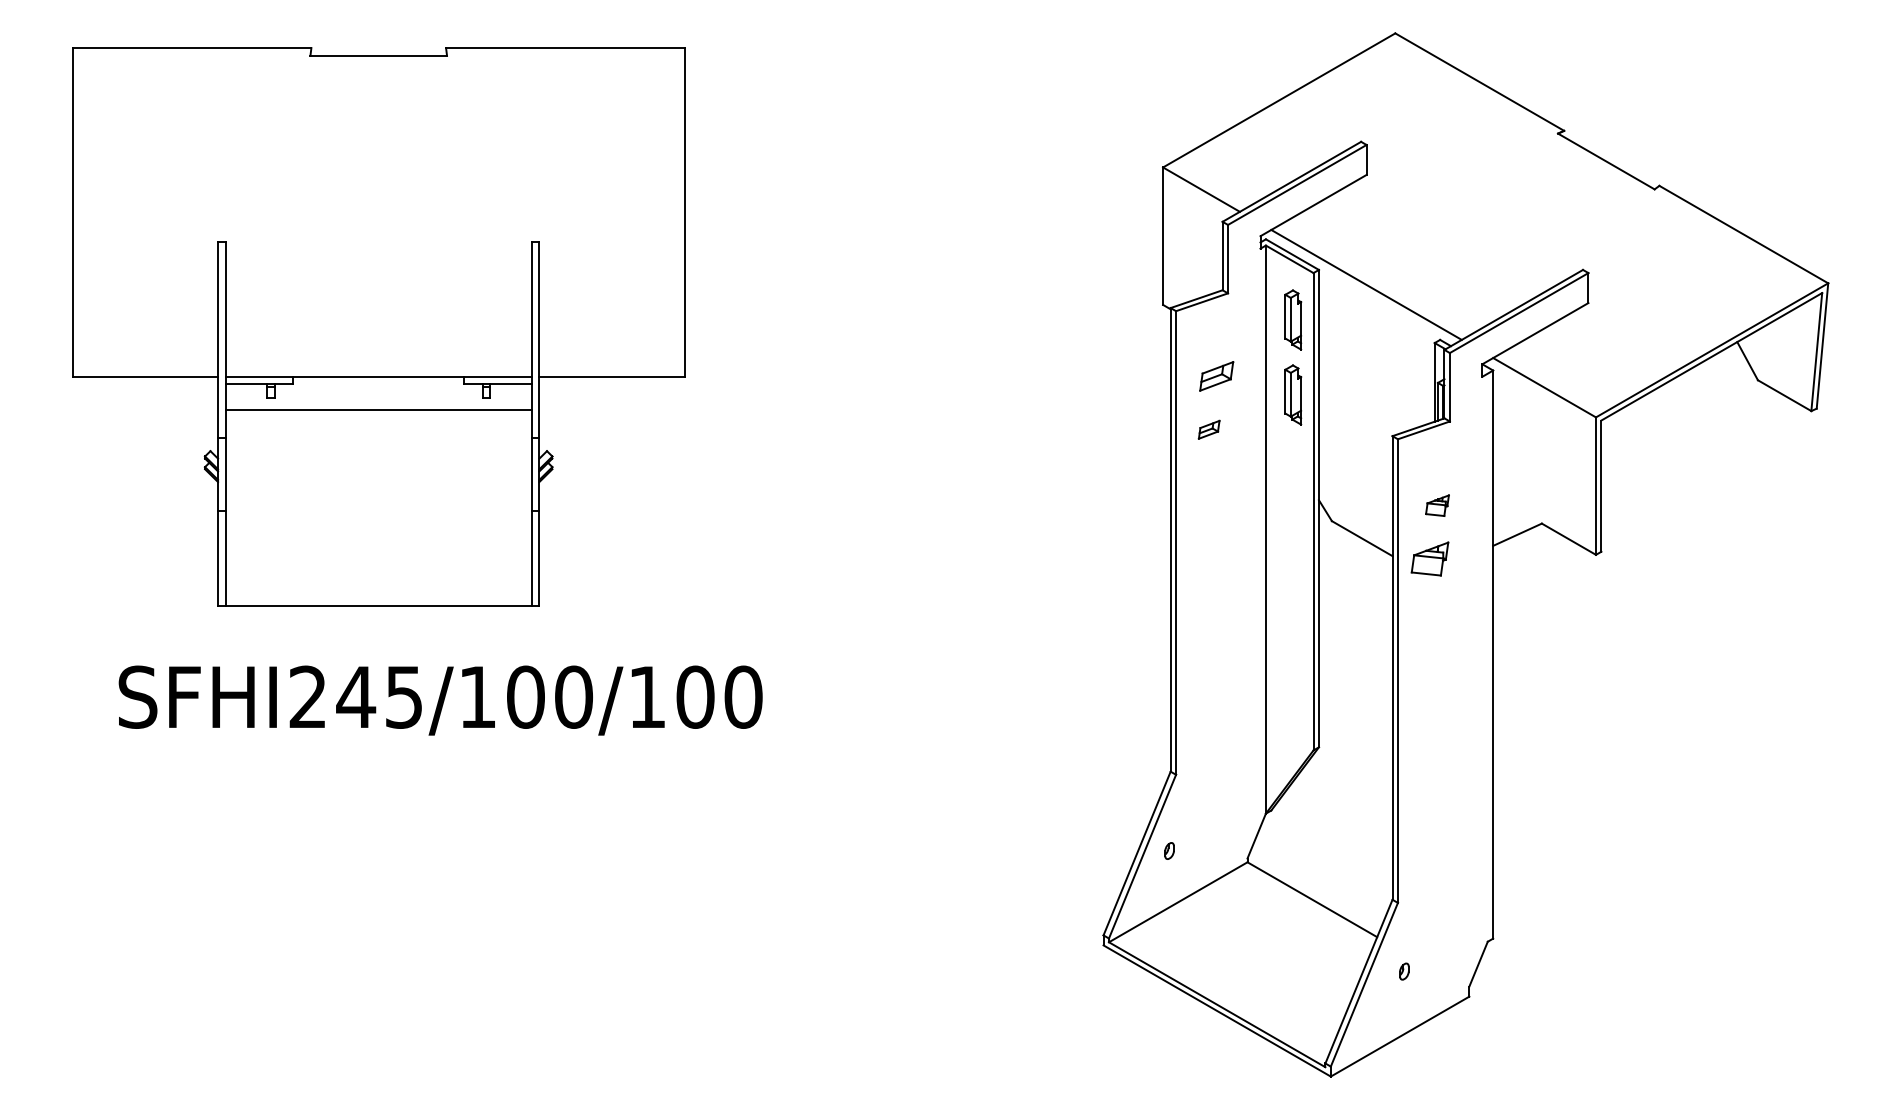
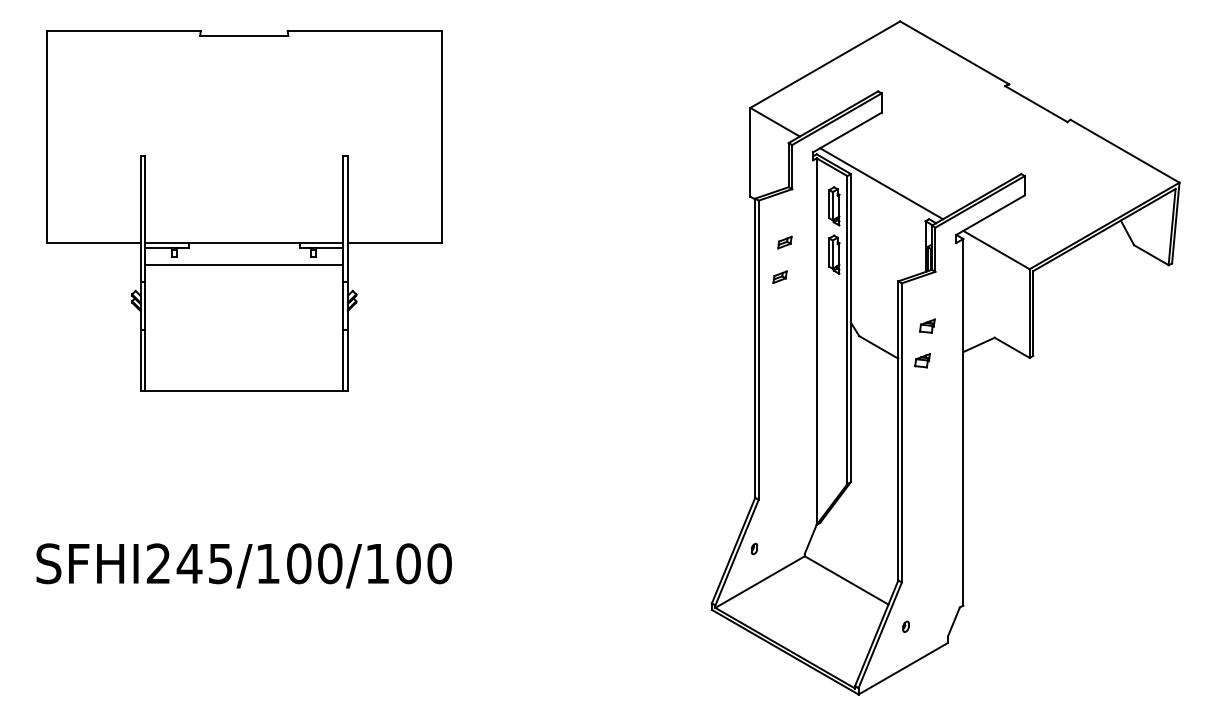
part: (1216, 375) -> (784, 242), size x0.62
part: (1429, 558) -> (922, 360), size x0.62
text: (439, 699) -> (243, 565), moved

